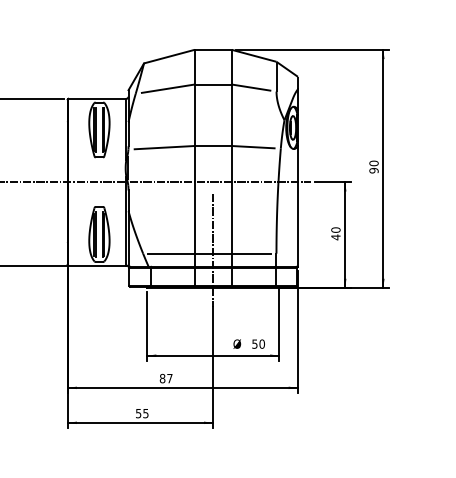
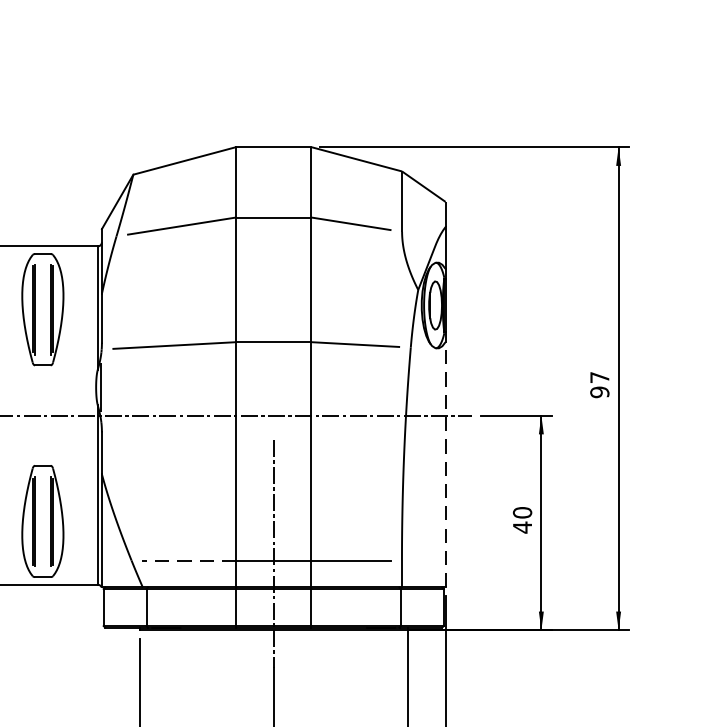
text: (373, 163) -> (598, 377), 90 -> 97
line: (297, 205) -> (444, 462), solid -> dashed
line: (171, 253) -> (189, 560), solid -> dashed

